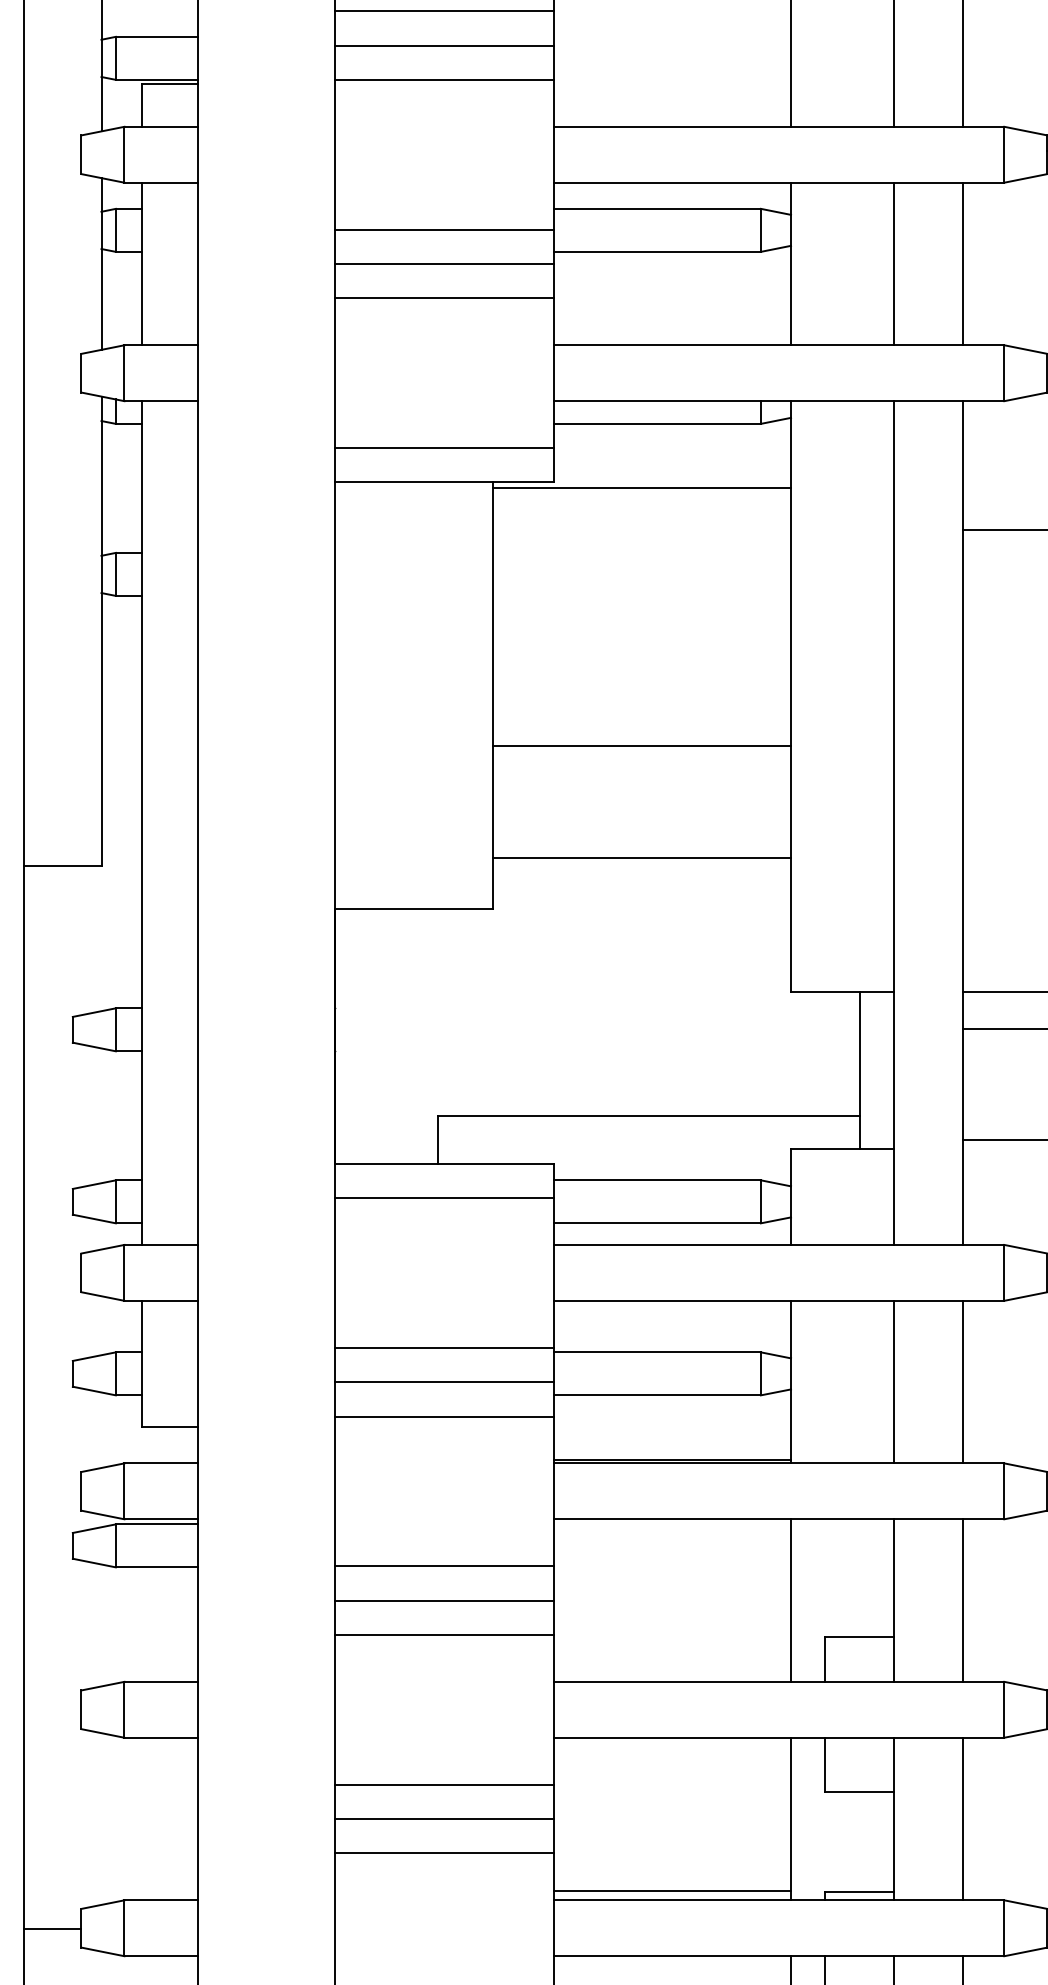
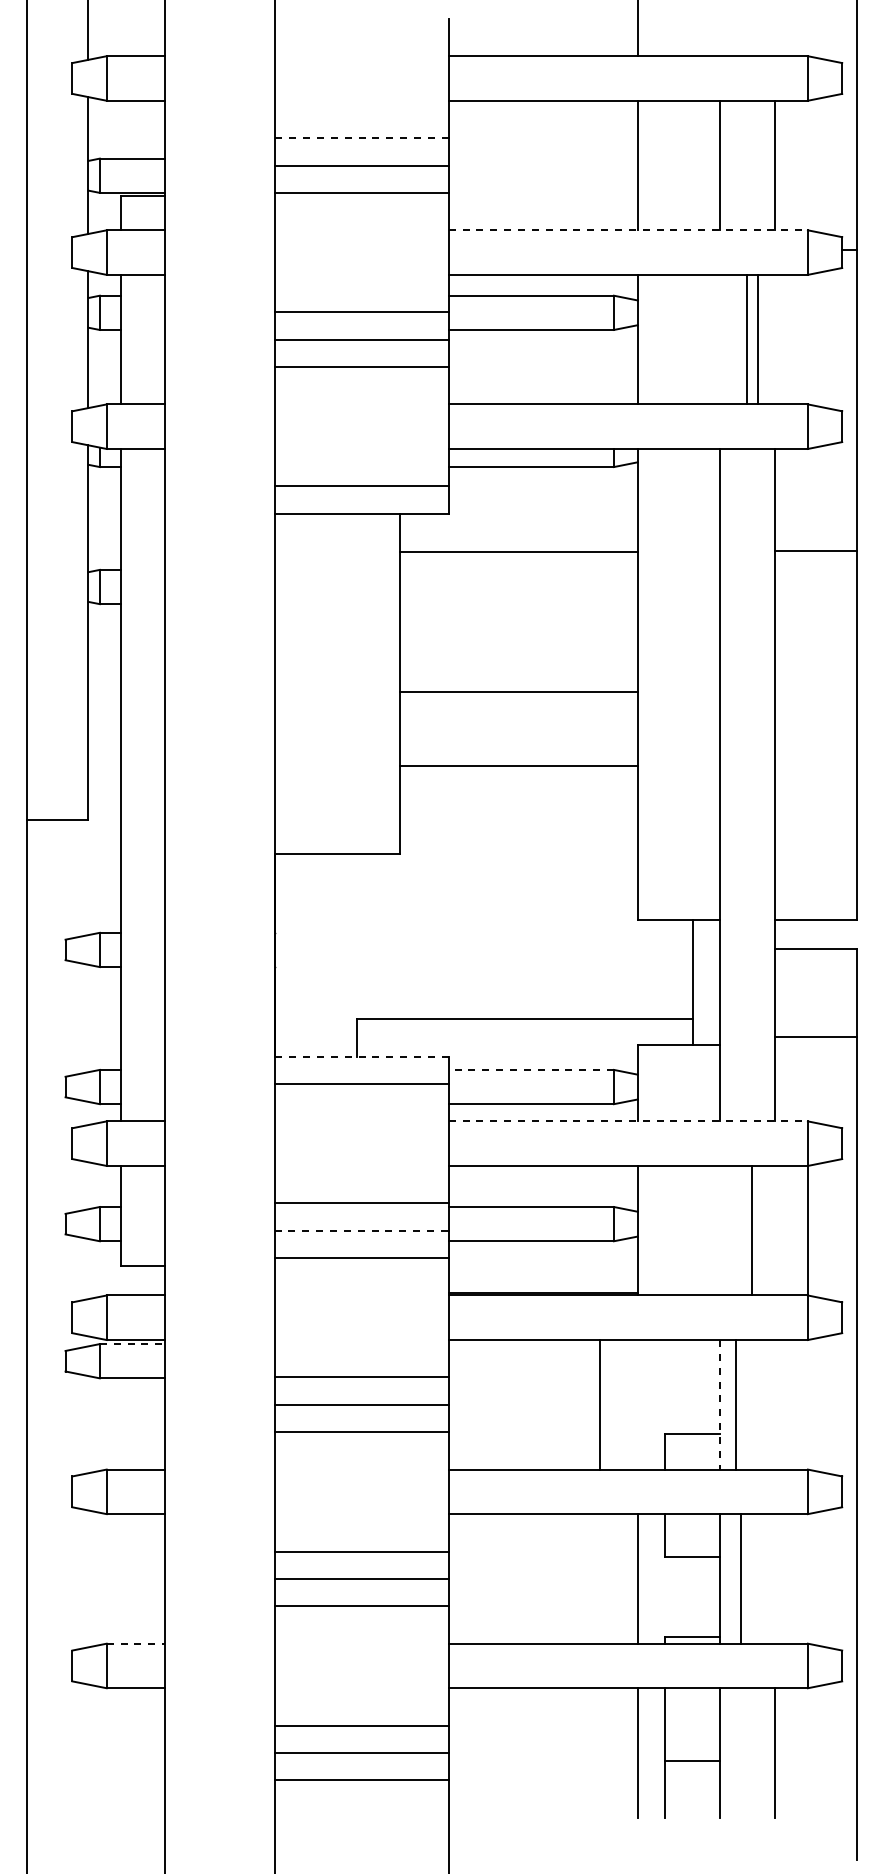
line: (444, 11) -> (361, 138), solid -> dashed
line: (779, 127) -> (628, 230), solid -> dashed
line: (894, 263) -> (758, 339), moved
line: (963, 263) -> (747, 339), moved
line: (641, 488) -> (518, 552), moved
line: (641, 746) -> (518, 692), moved
line: (641, 857) -> (518, 765), moved
line: (444, 1163) -> (361, 1056), solid -> dashed
line: (657, 1179) -> (531, 1069), solid -> dashed
line: (779, 1245) -> (628, 1121), solid -> dashed
line: (445, 1381) -> (362, 1230), solid -> dashed
line: (894, 1381) -> (752, 1230), moved
line: (963, 1381) -> (808, 1230), moved
line: (156, 1524) -> (132, 1344), solid -> dashed
line: (790, 1600) -> (599, 1404), moved
line: (894, 1600) -> (720, 1404), solid -> dashed
line: (963, 1600) -> (736, 1404), moved
line: (963, 1818) -> (741, 1578), moved
line: (671, 1891) -> (542, 1636), removed
line: (161, 1900) -> (136, 1643), solid -> dashed
line: (52, 1928) -> (49, 1666), removed

